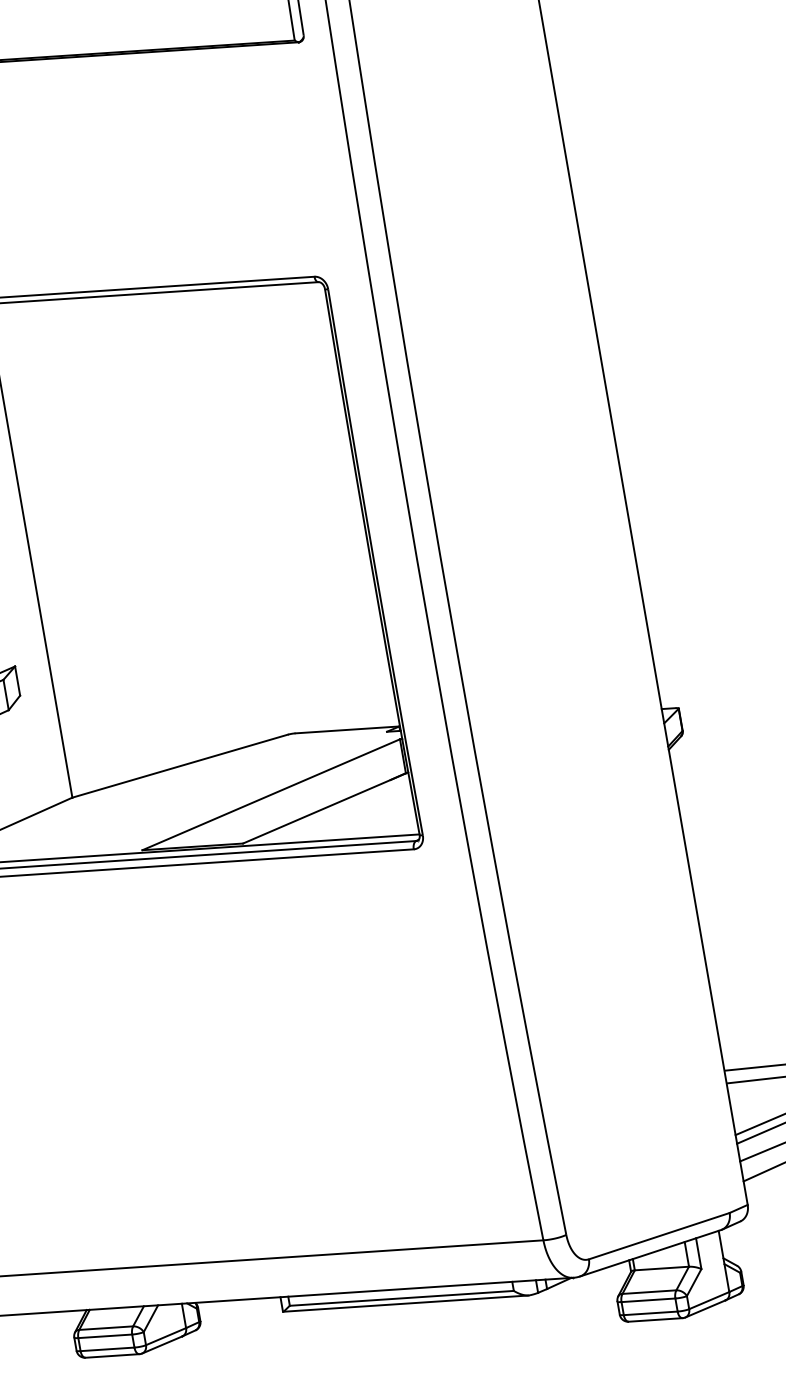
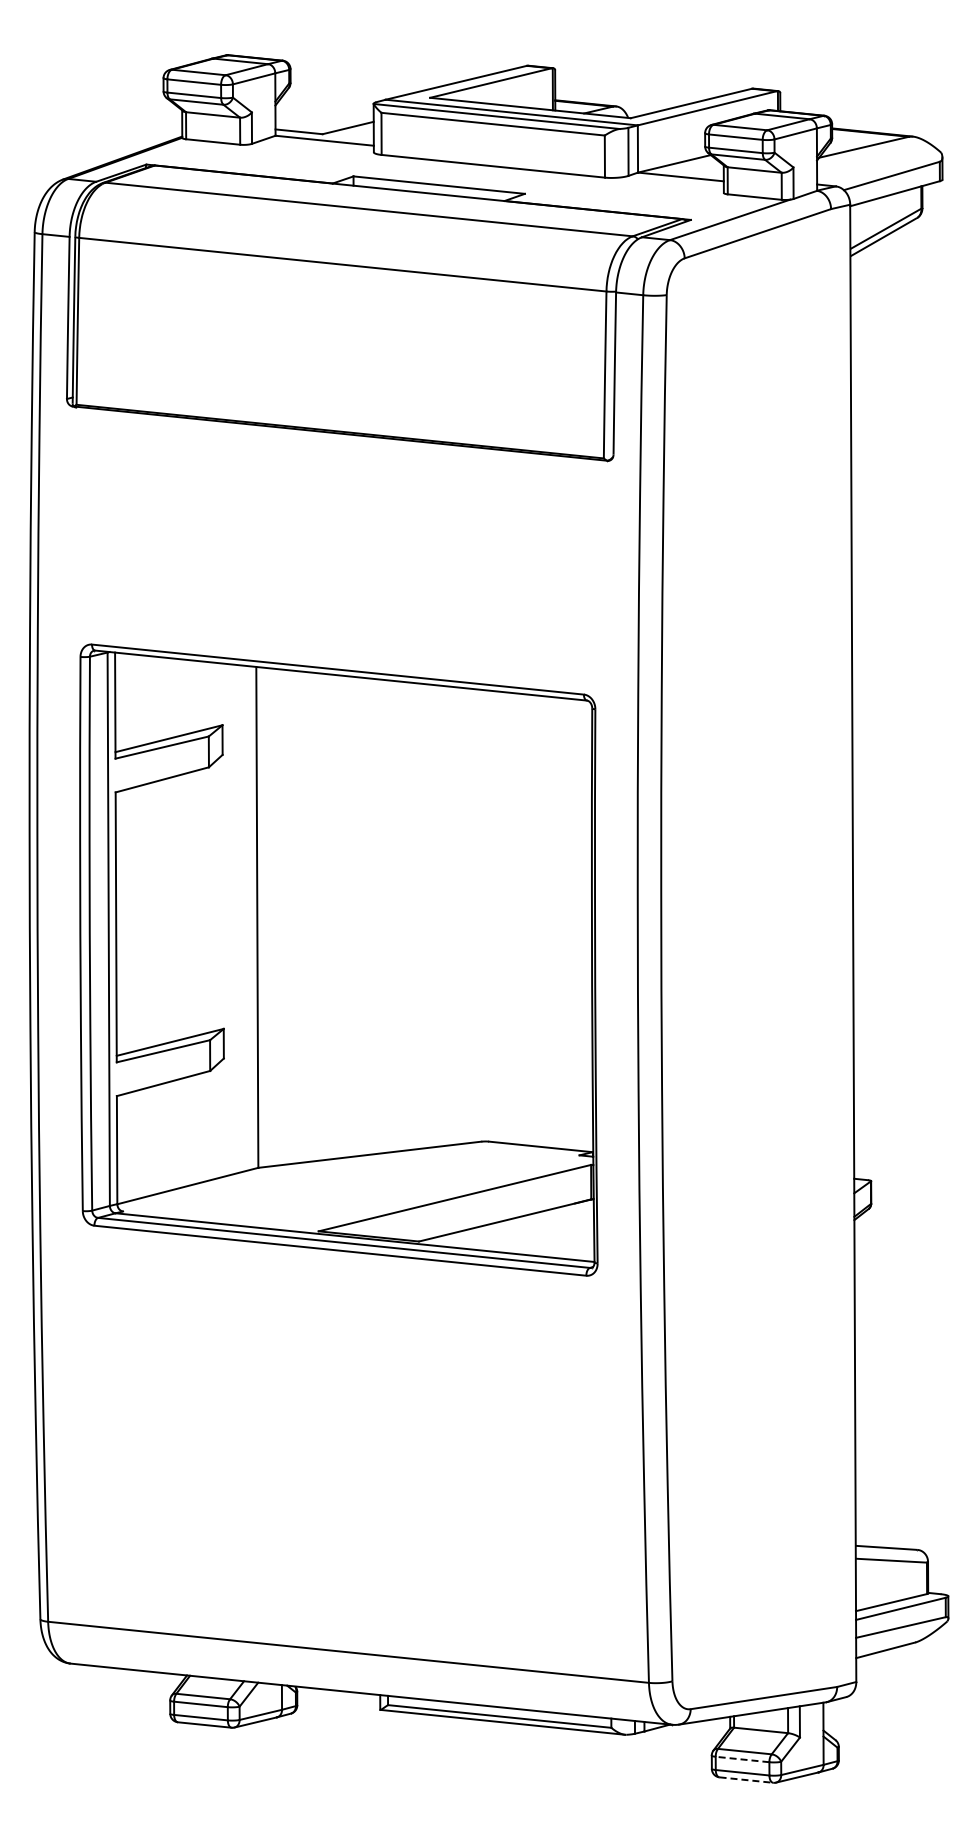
line: (648, 1300) -> (742, 1759), solid -> dashed
line: (655, 1320) -> (746, 1780), solid -> dashed

